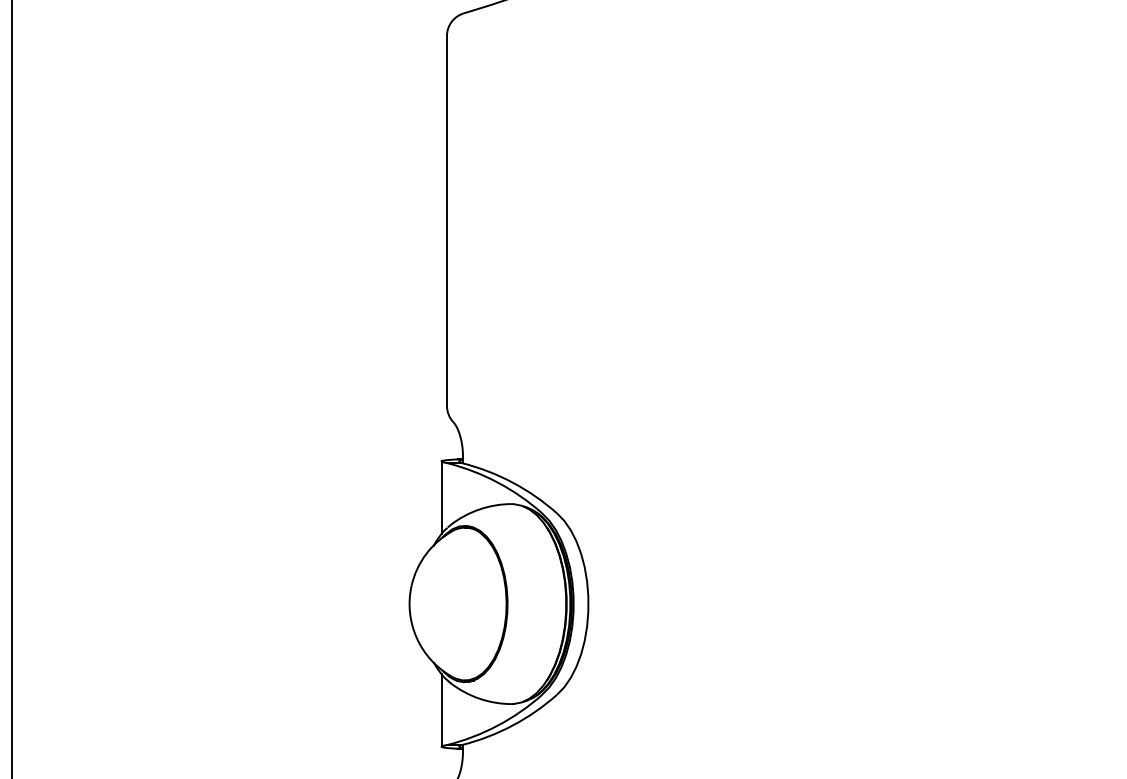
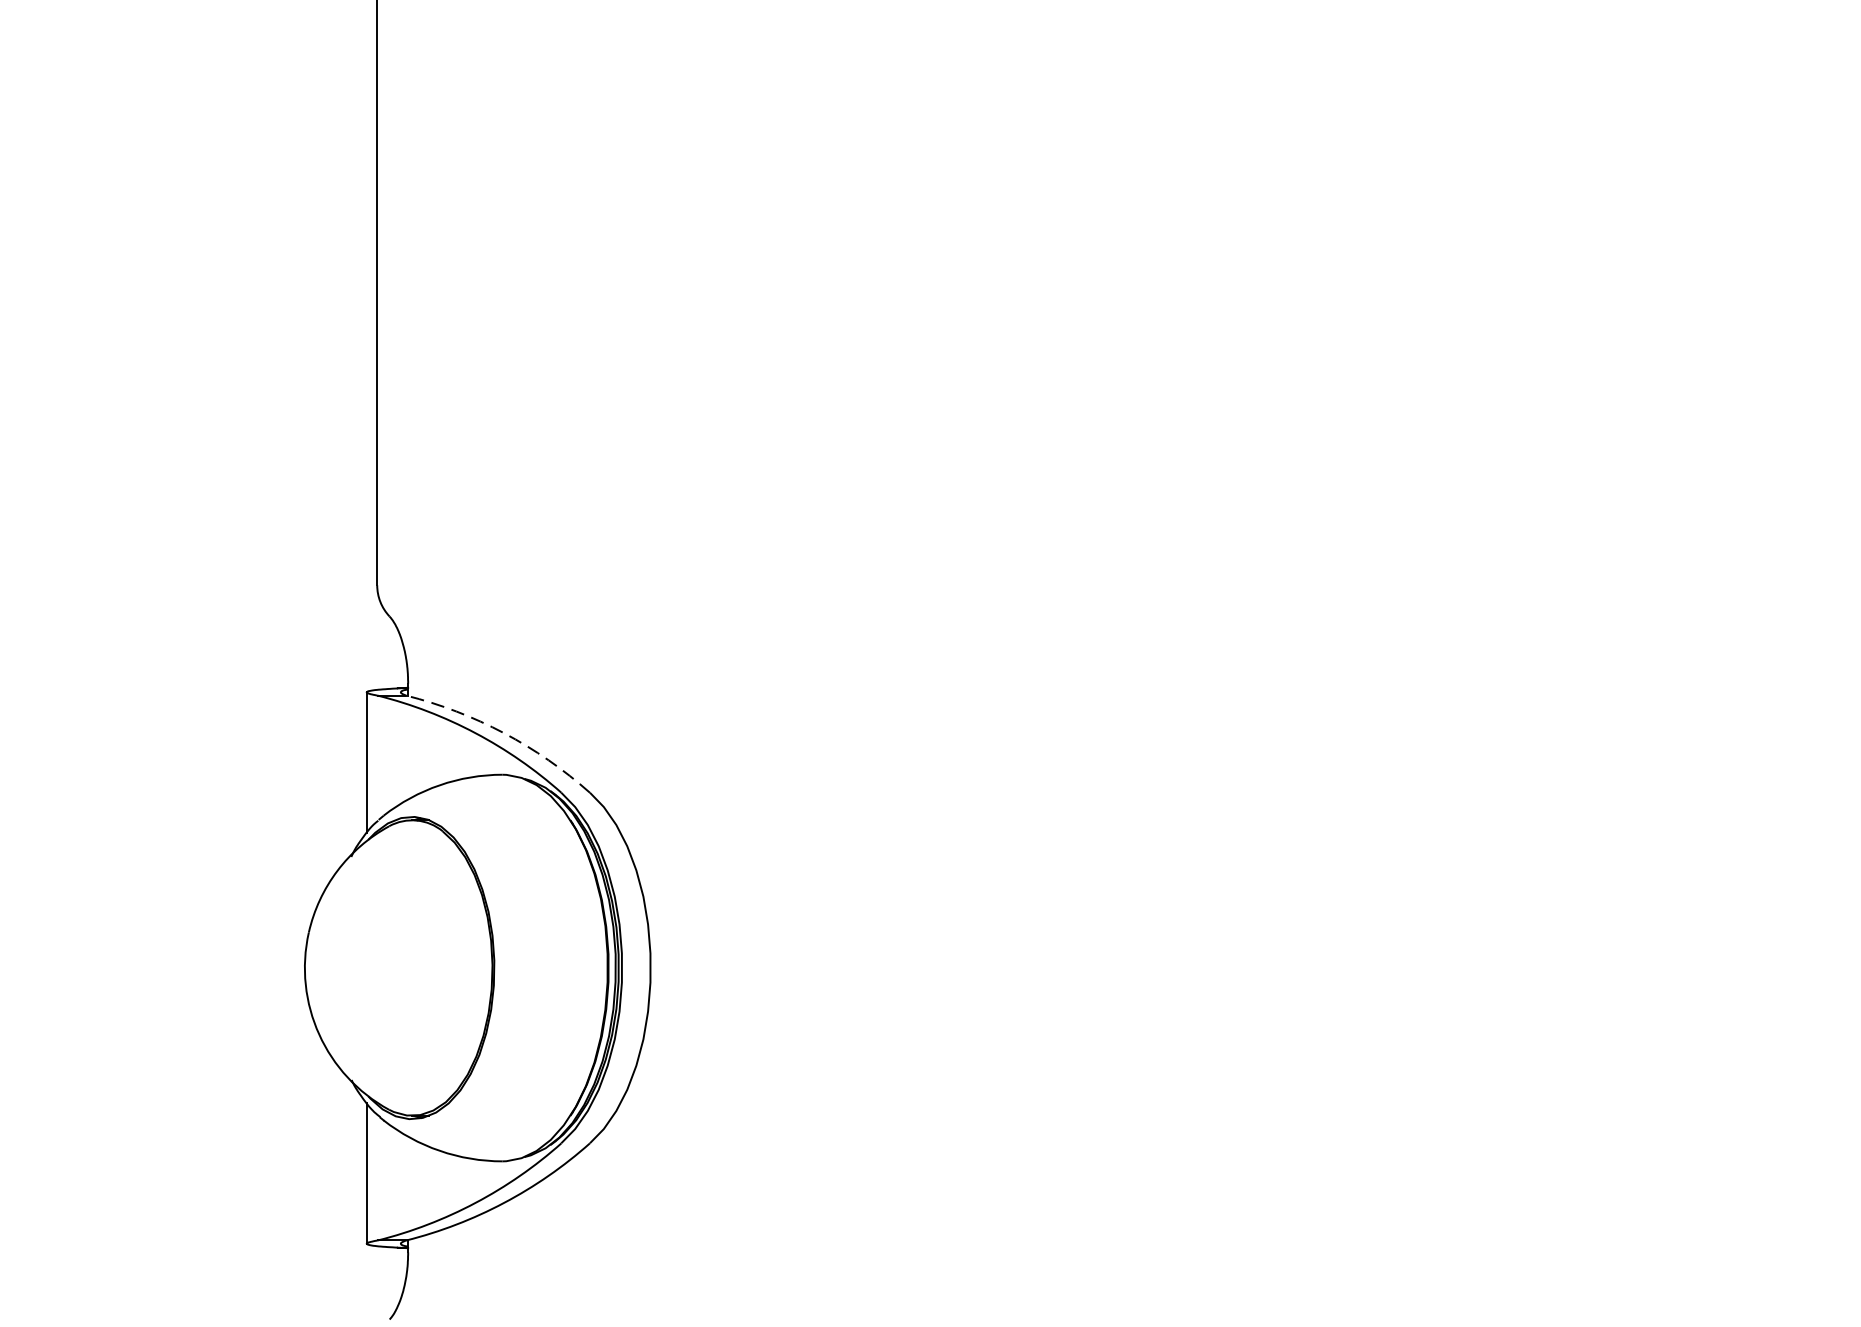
arc: (512, 482) -> (503, 733), solid -> dashed

